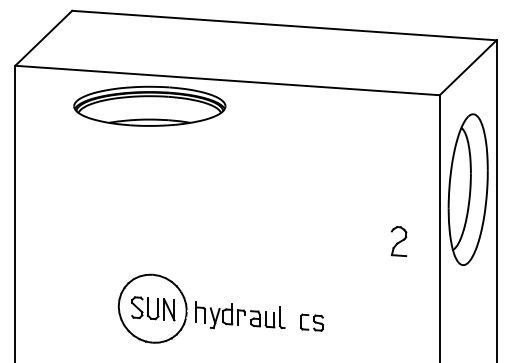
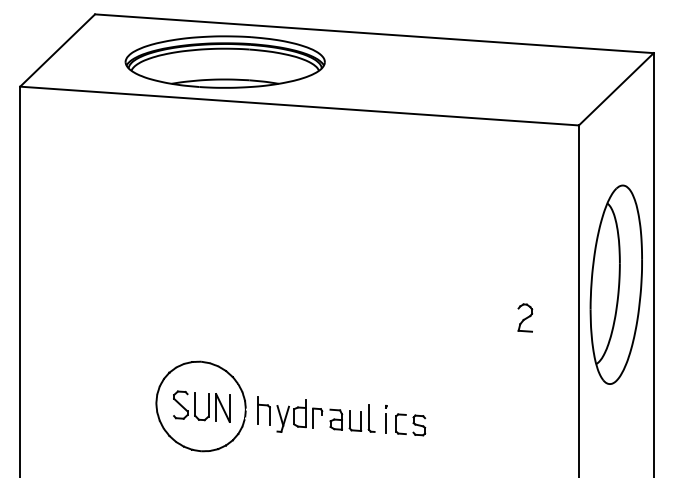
part: (149, 105) -> (224, 61), moved
part: (467, 189) -> (615, 284), moved
part: (399, 241) -> (525, 317), size x0.71
line: (293, 318) -> (386, 419), added

